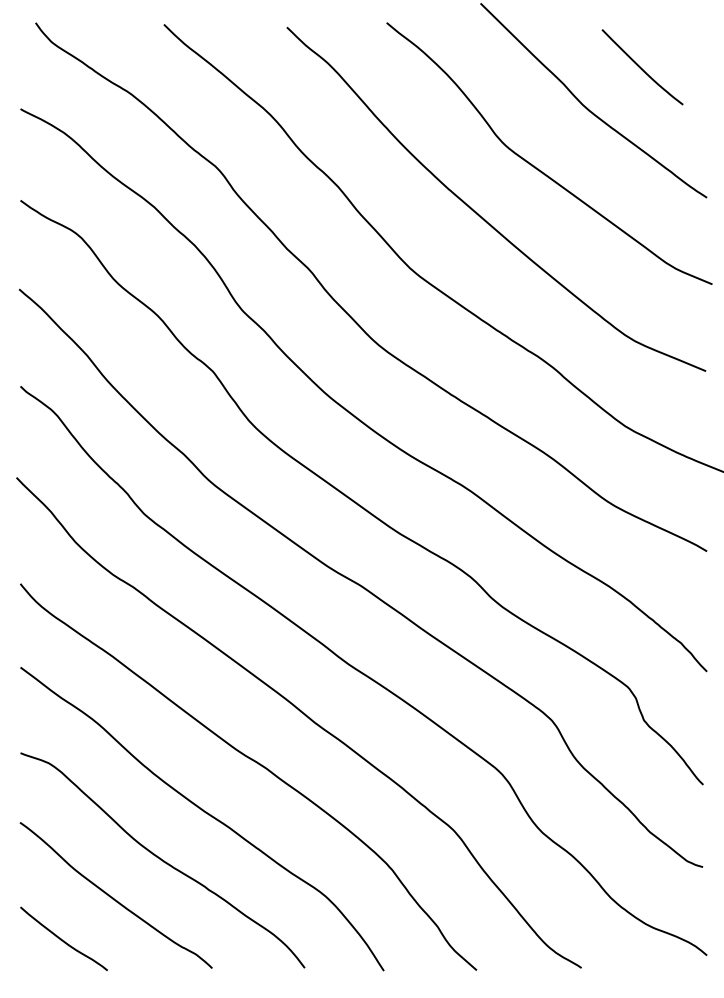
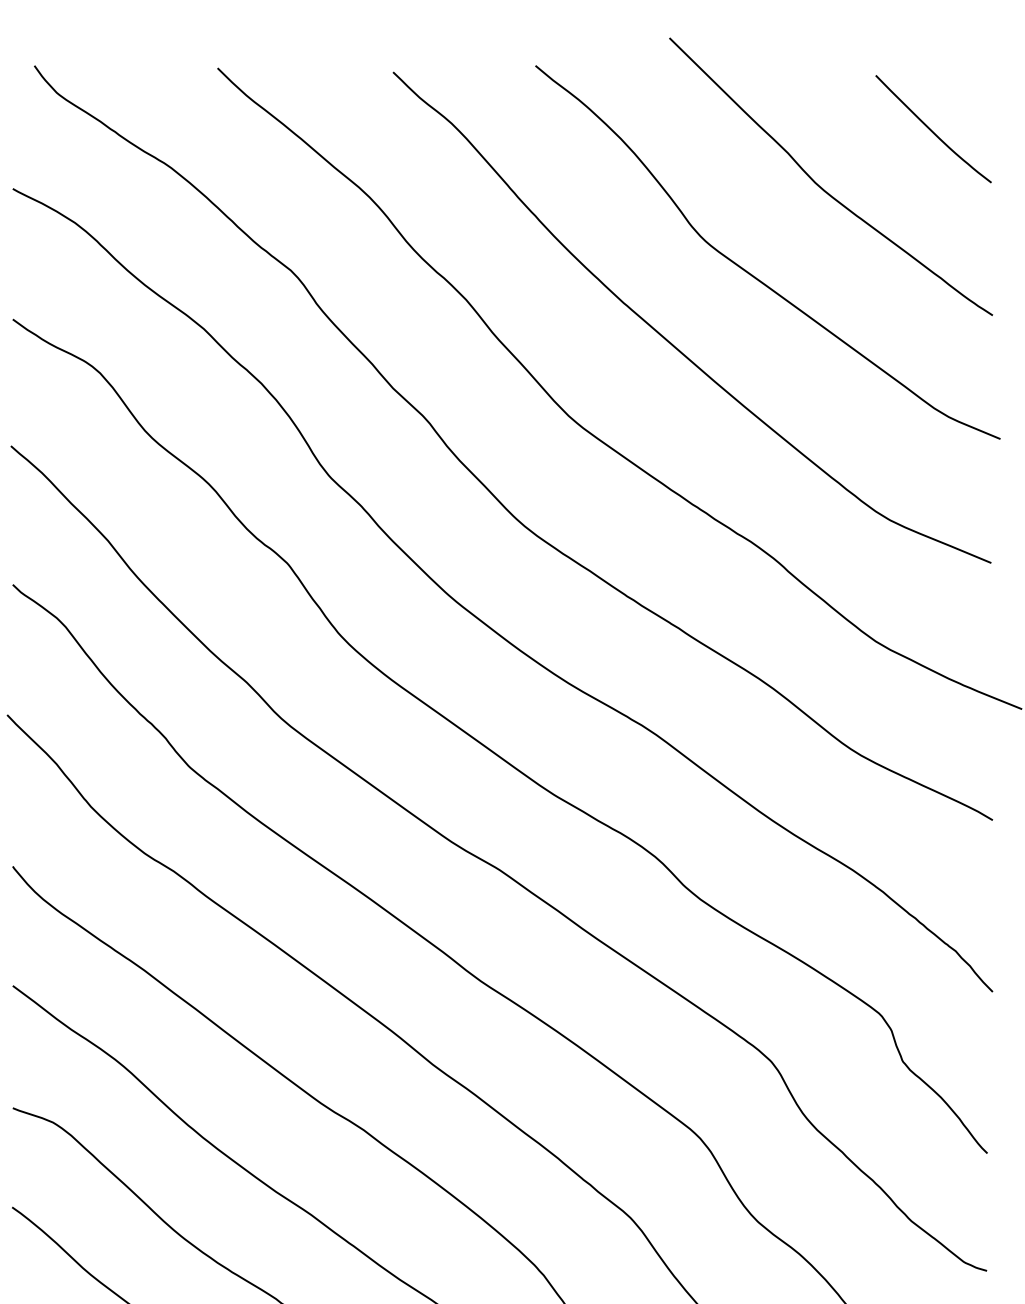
curve: (641, 67) -> (932, 129), moved

